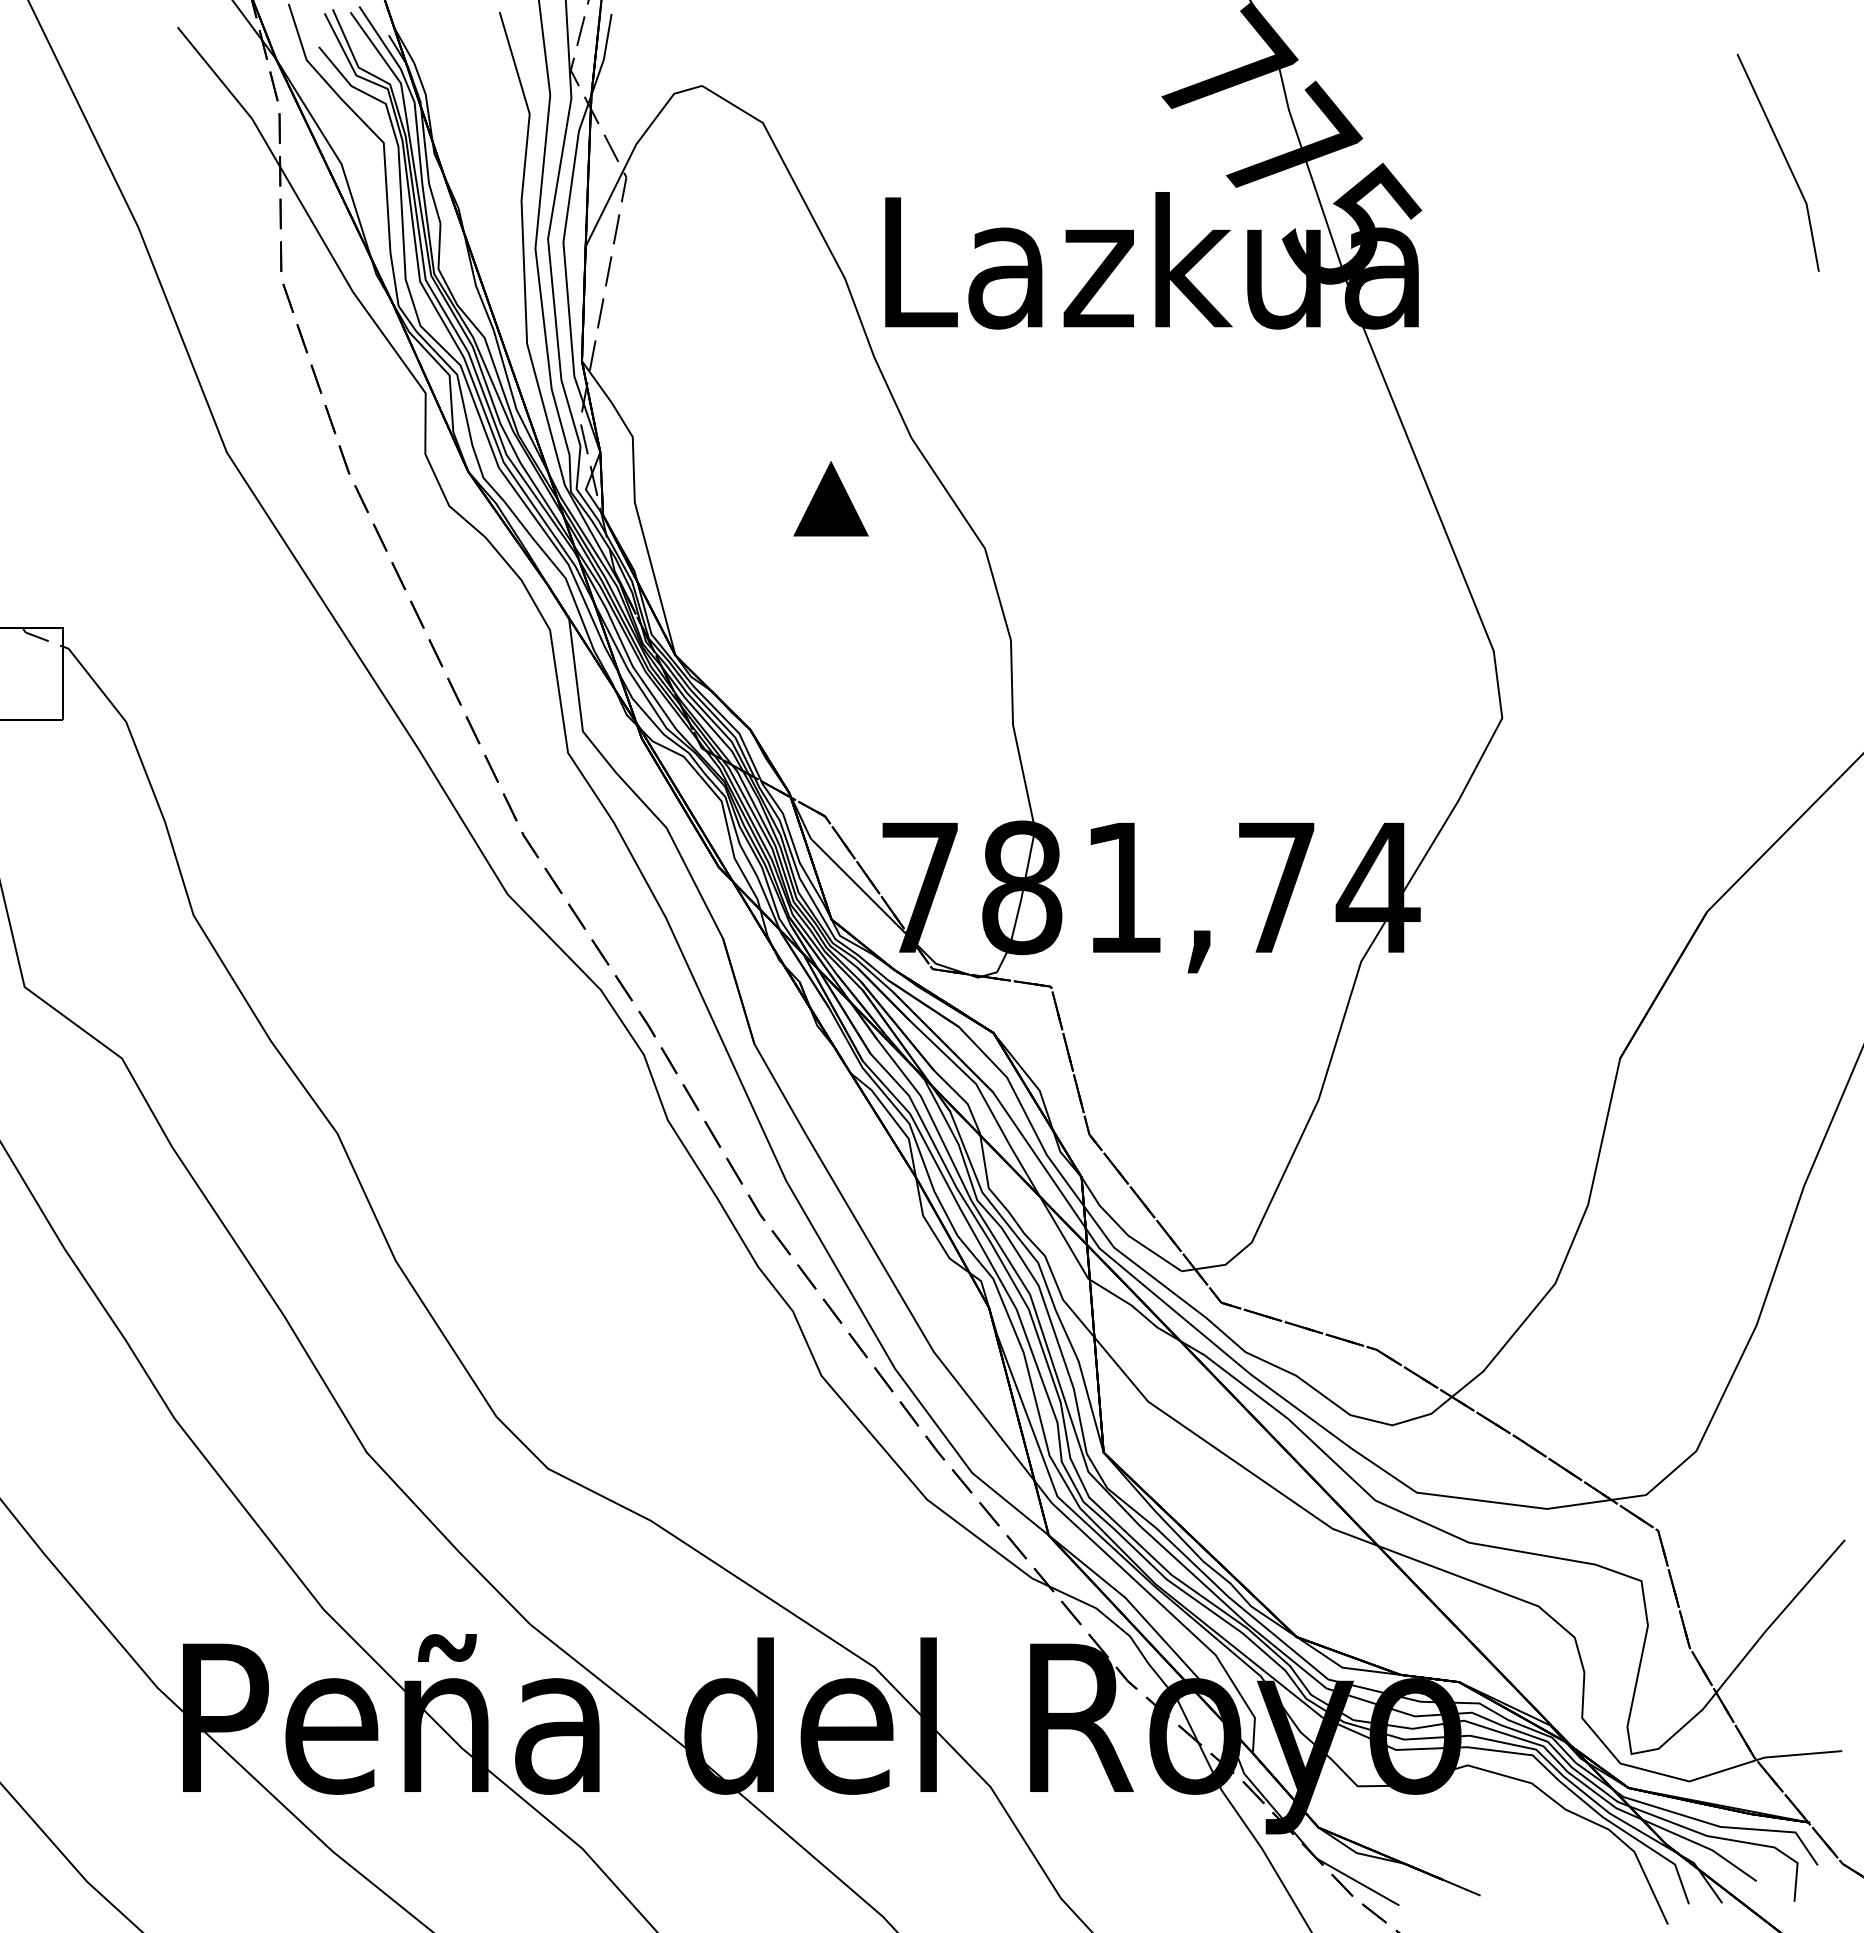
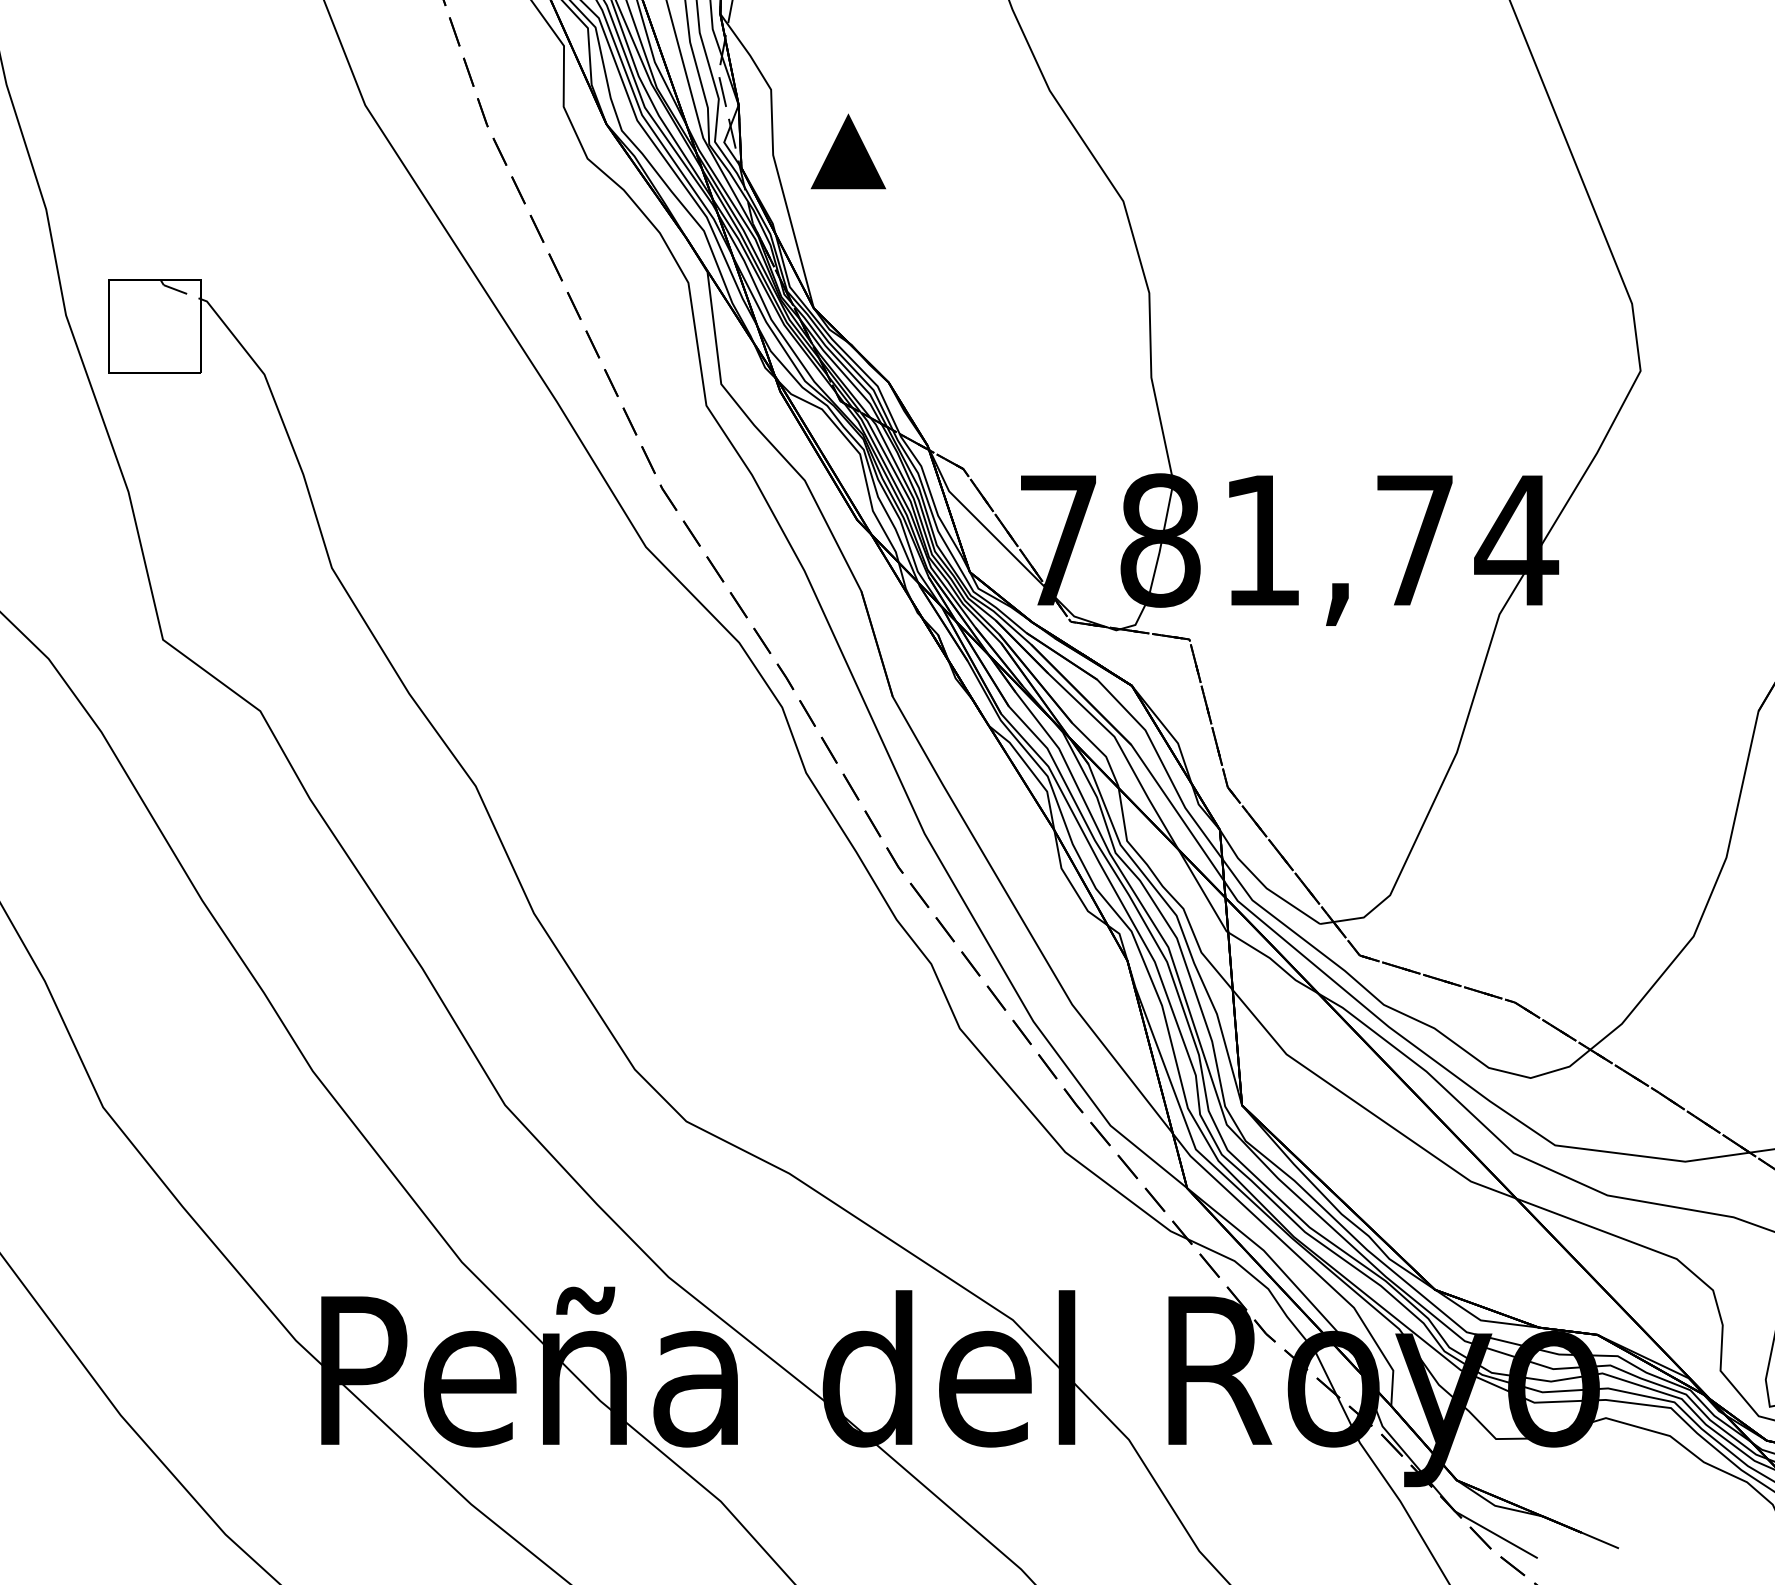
part: (830, 498) -> (847, 151), moved

